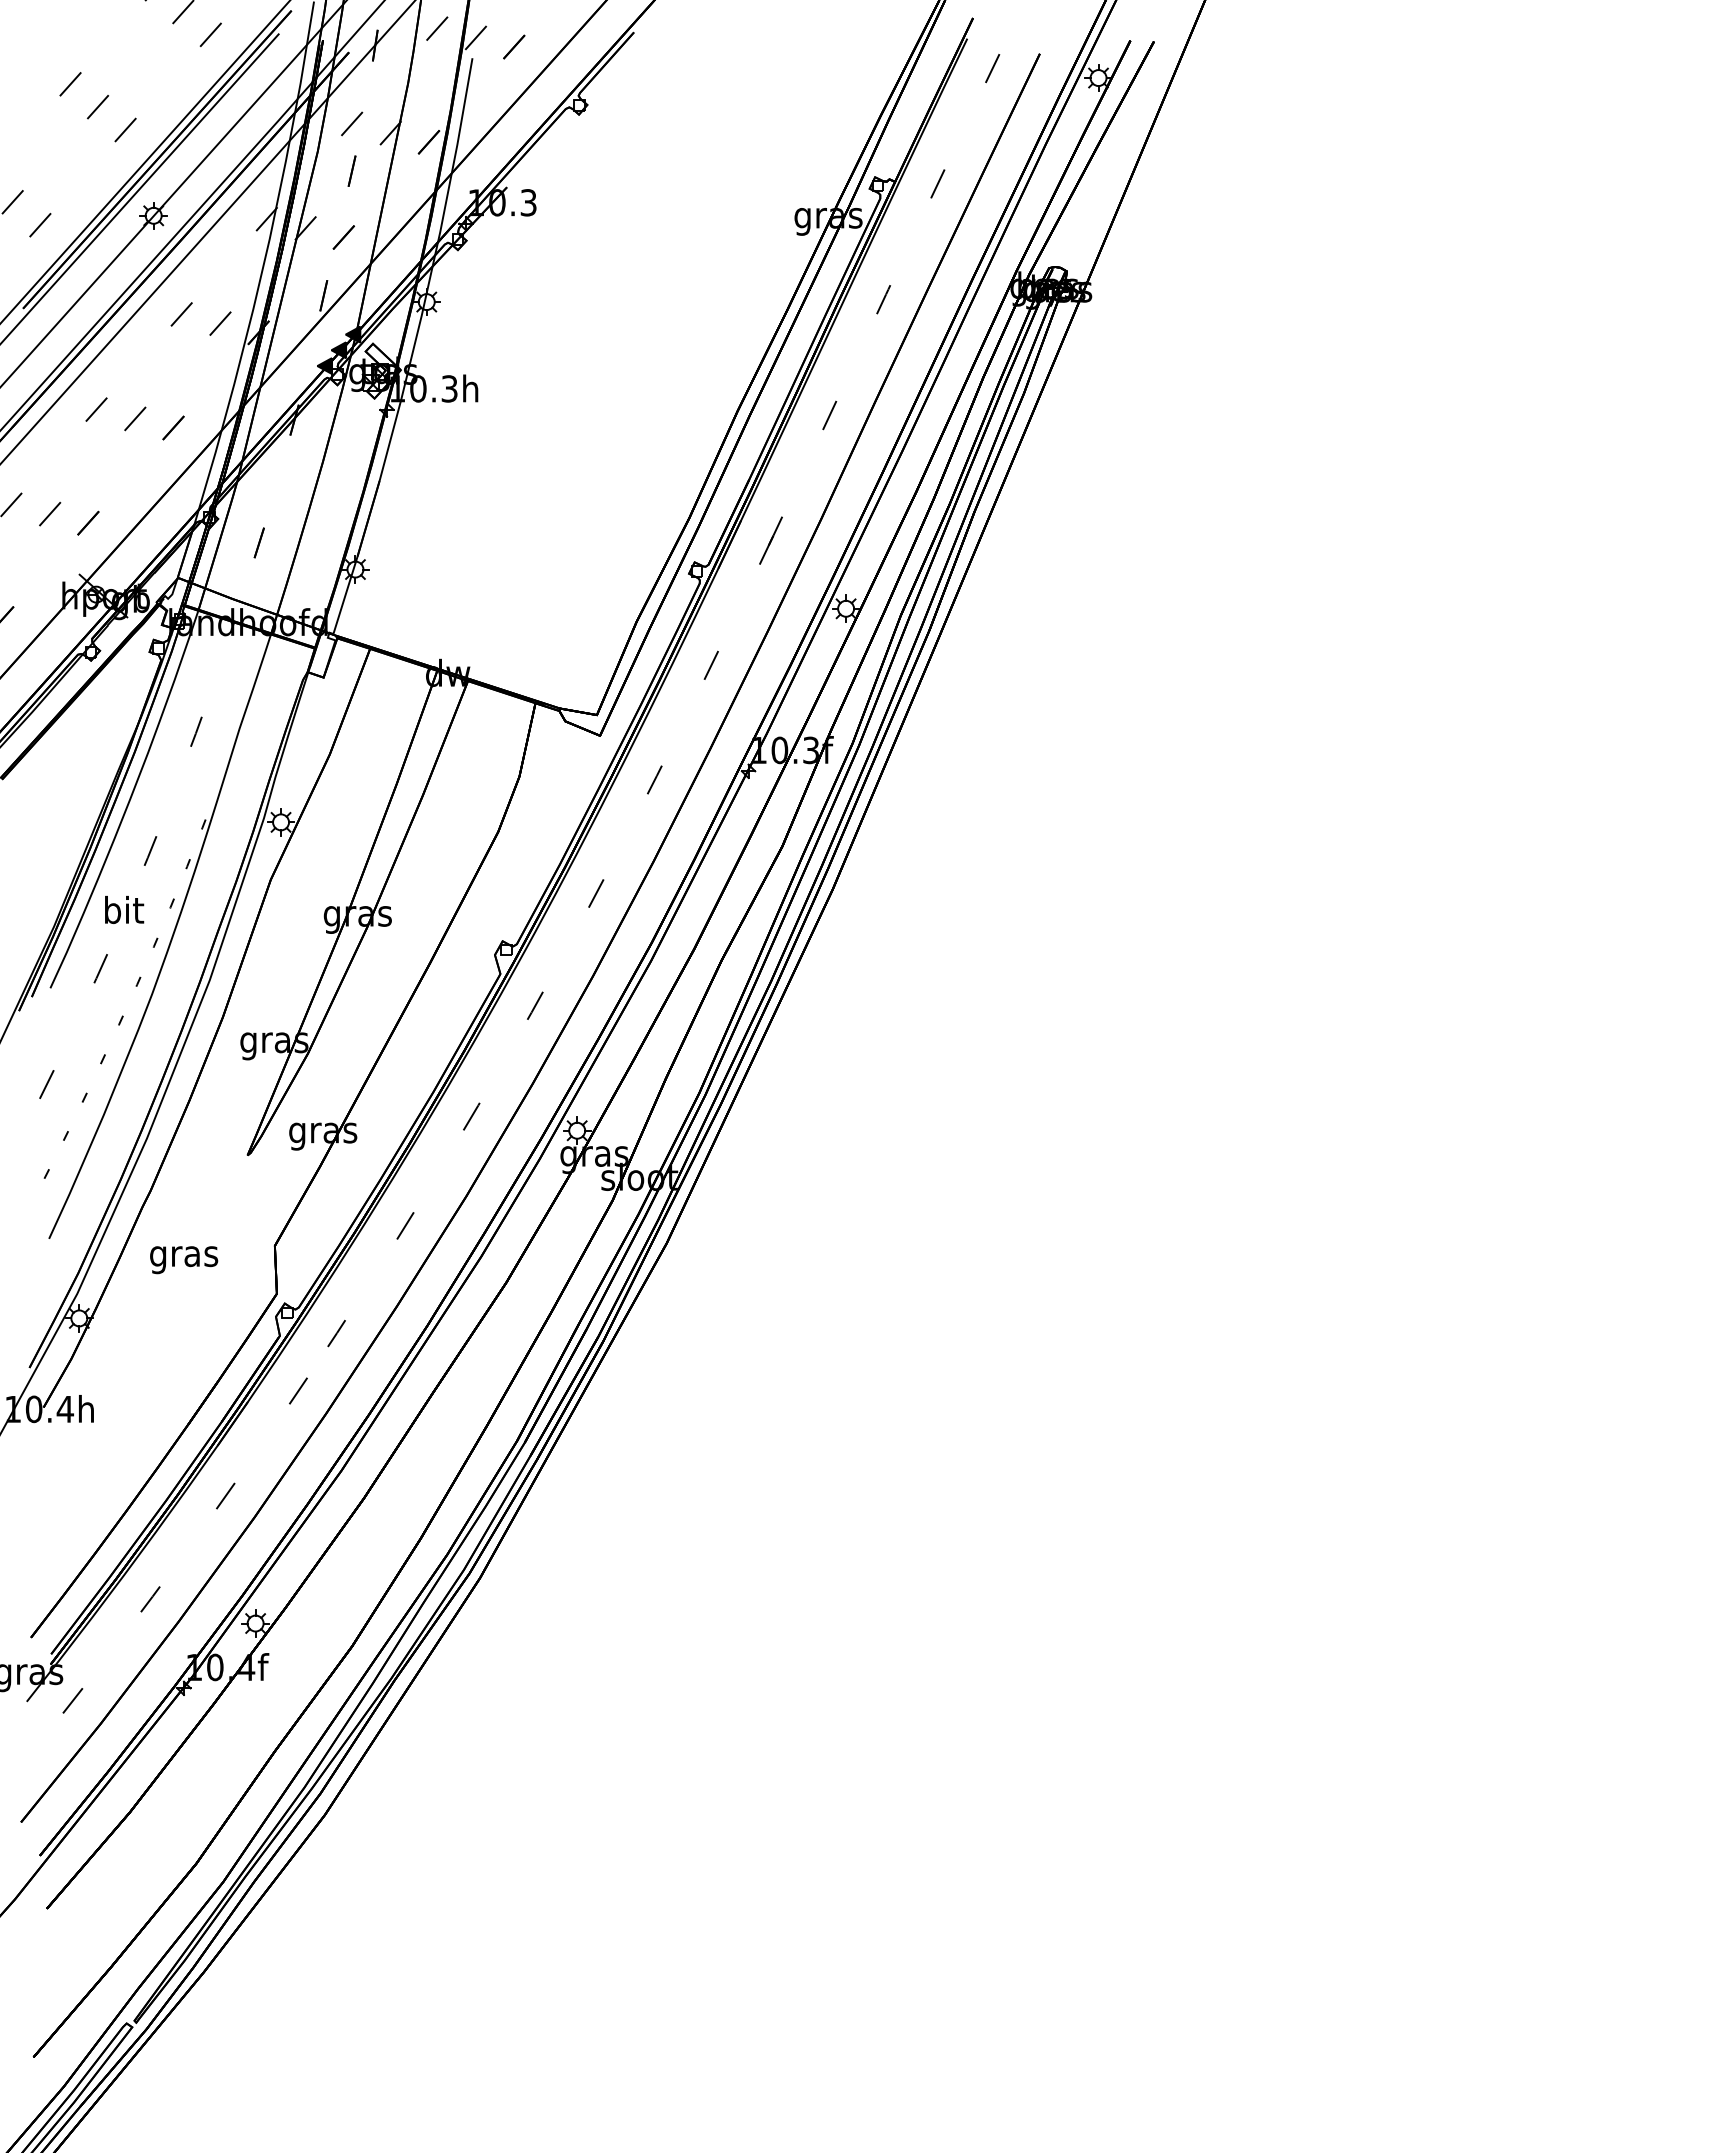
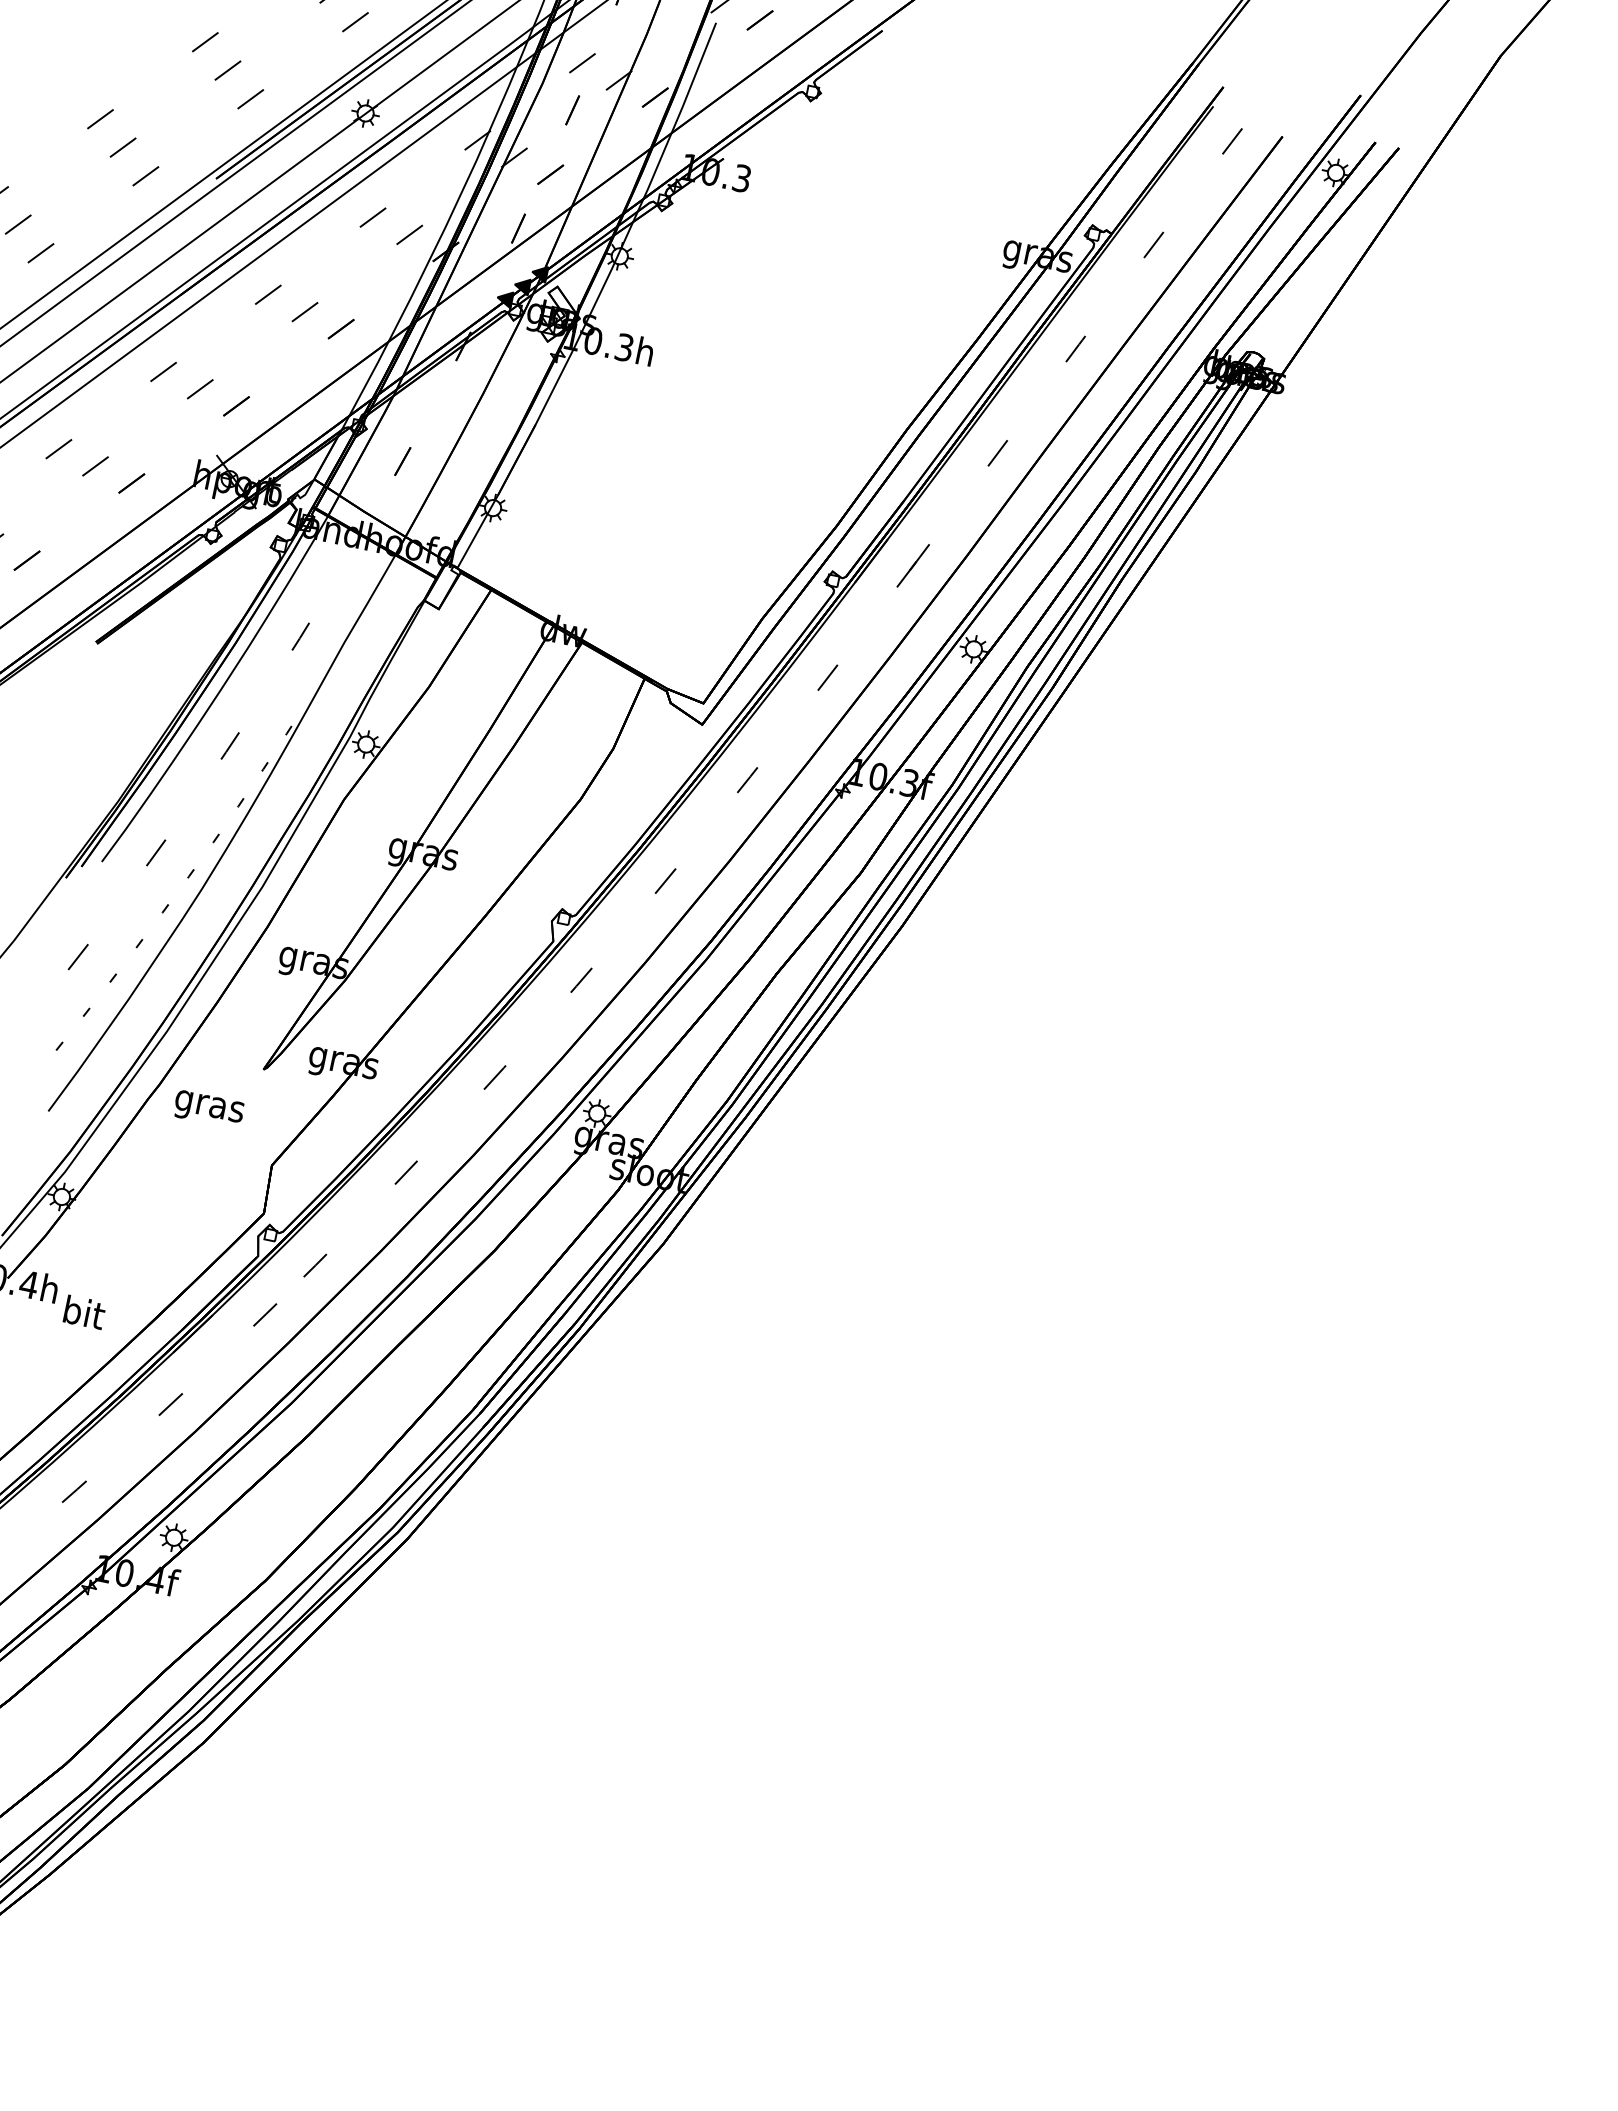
text: (124, 909) -> (84, 1312), moved
text: (184, 1260) -> (209, 1110), moved

